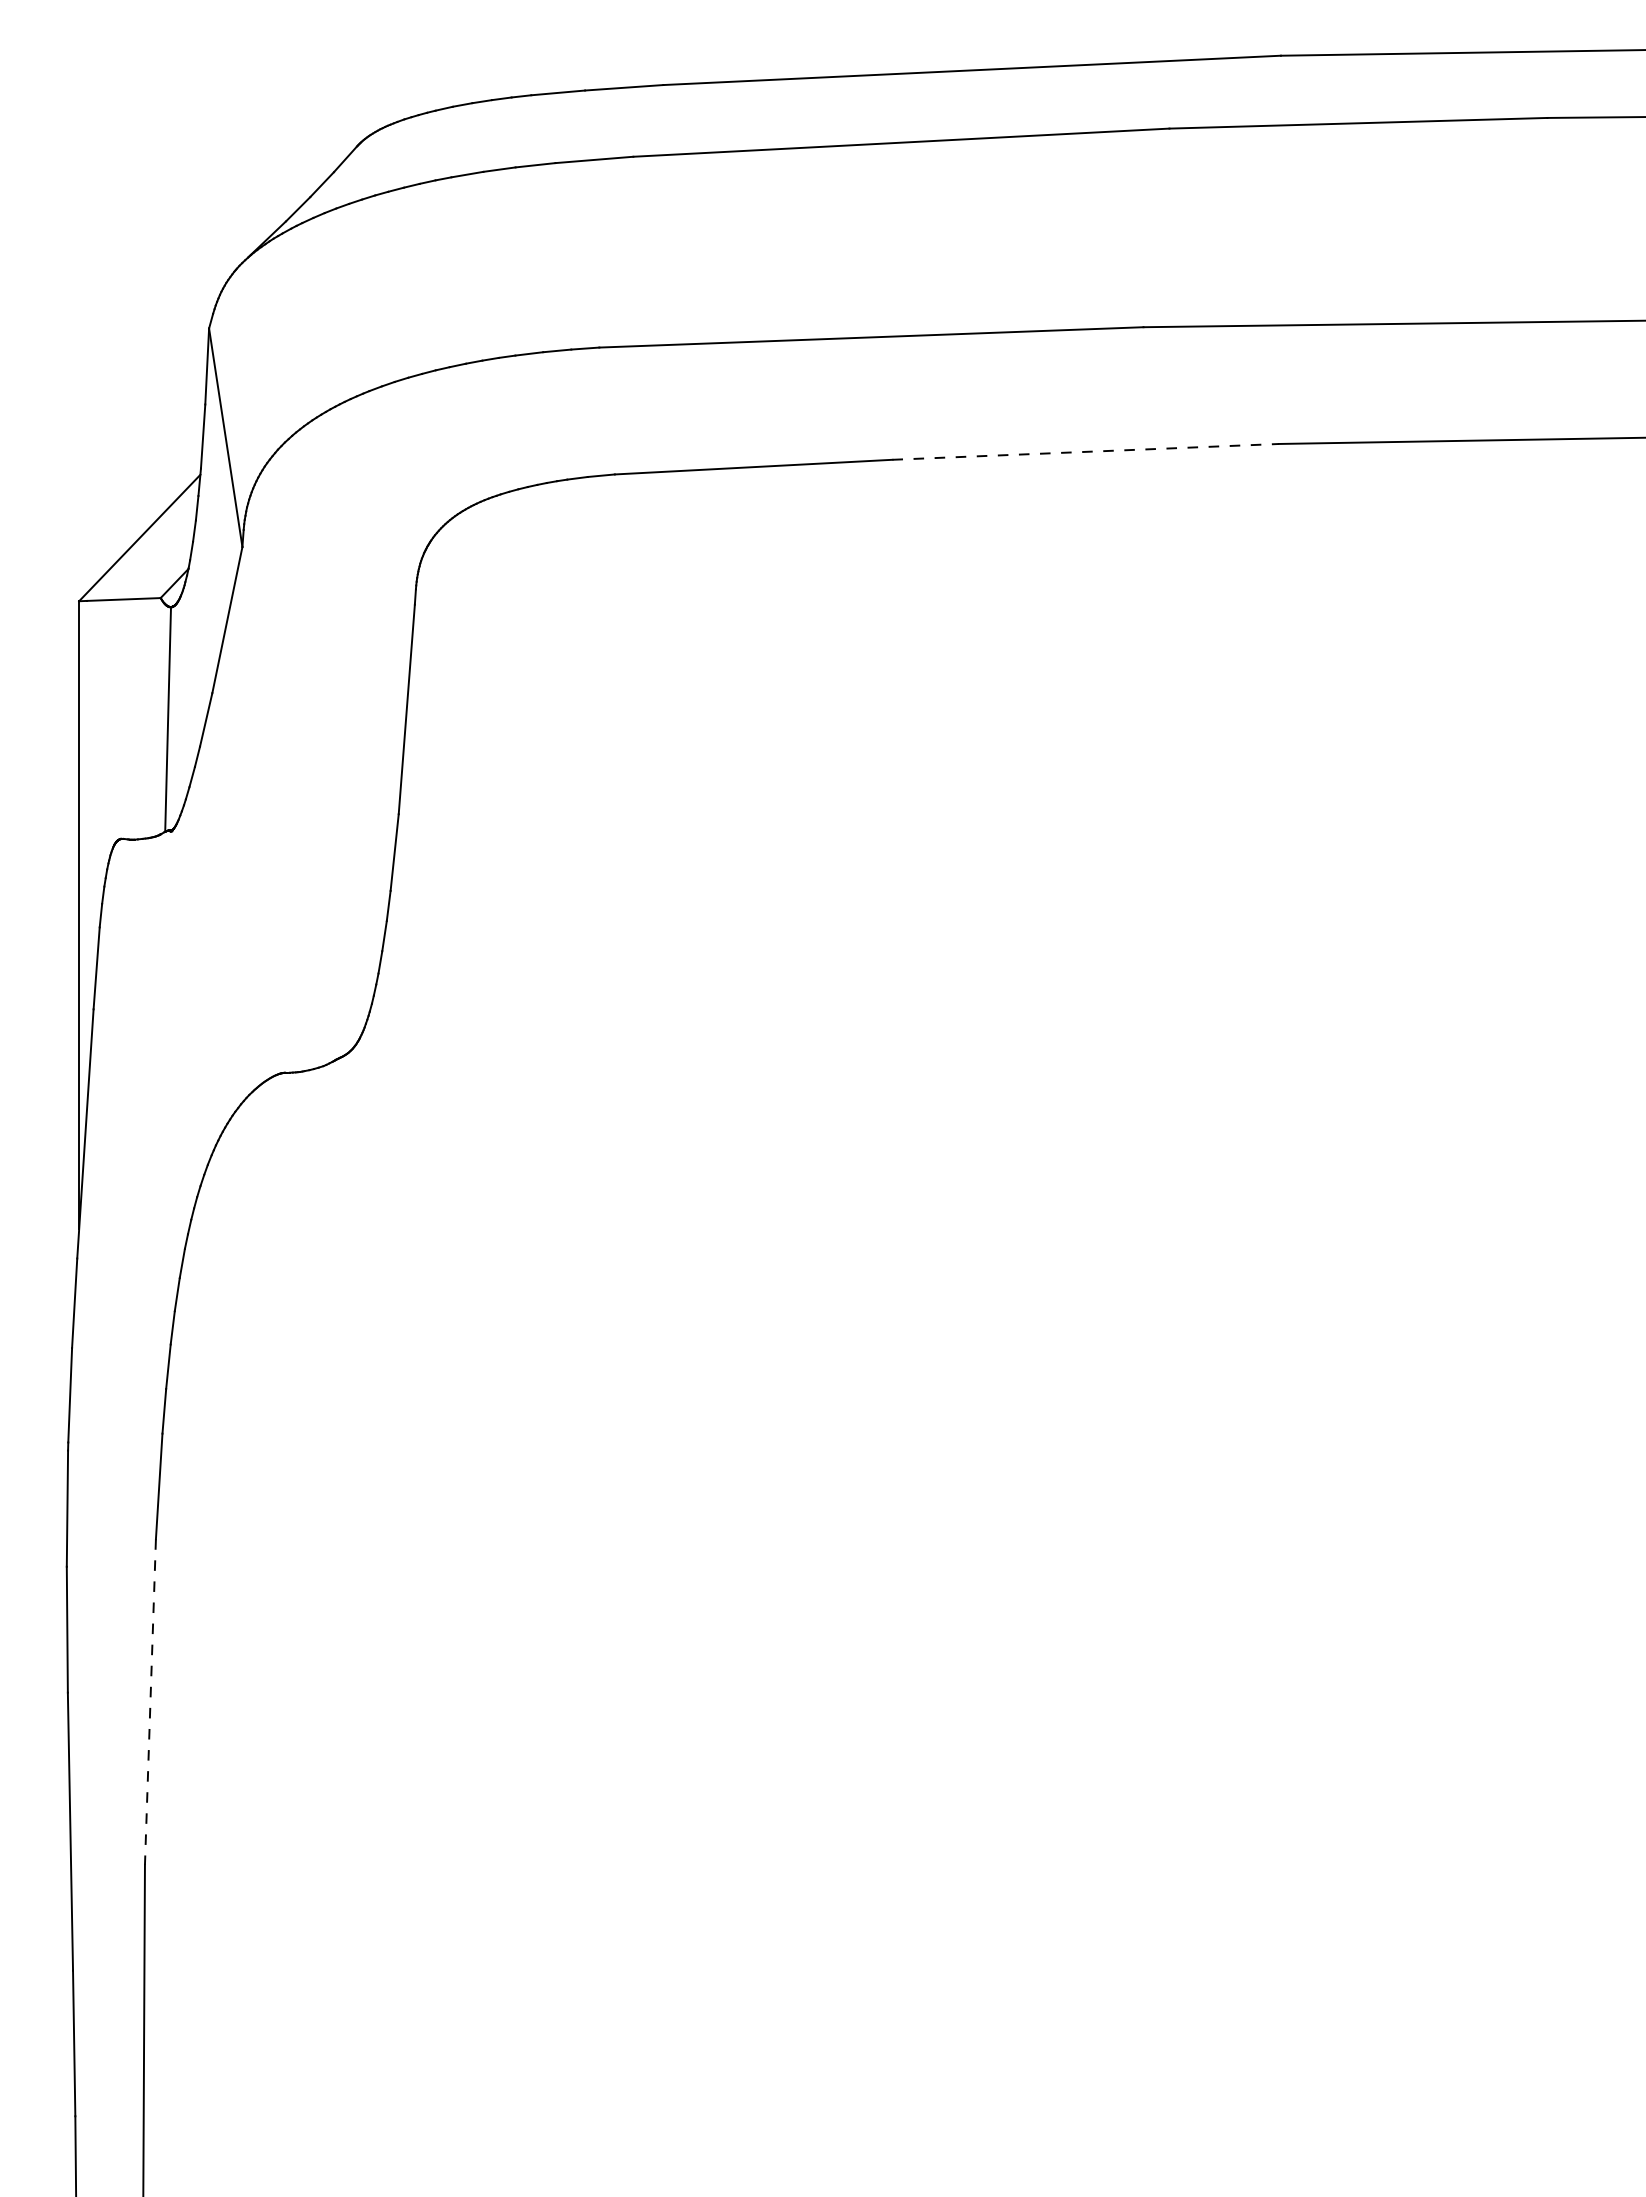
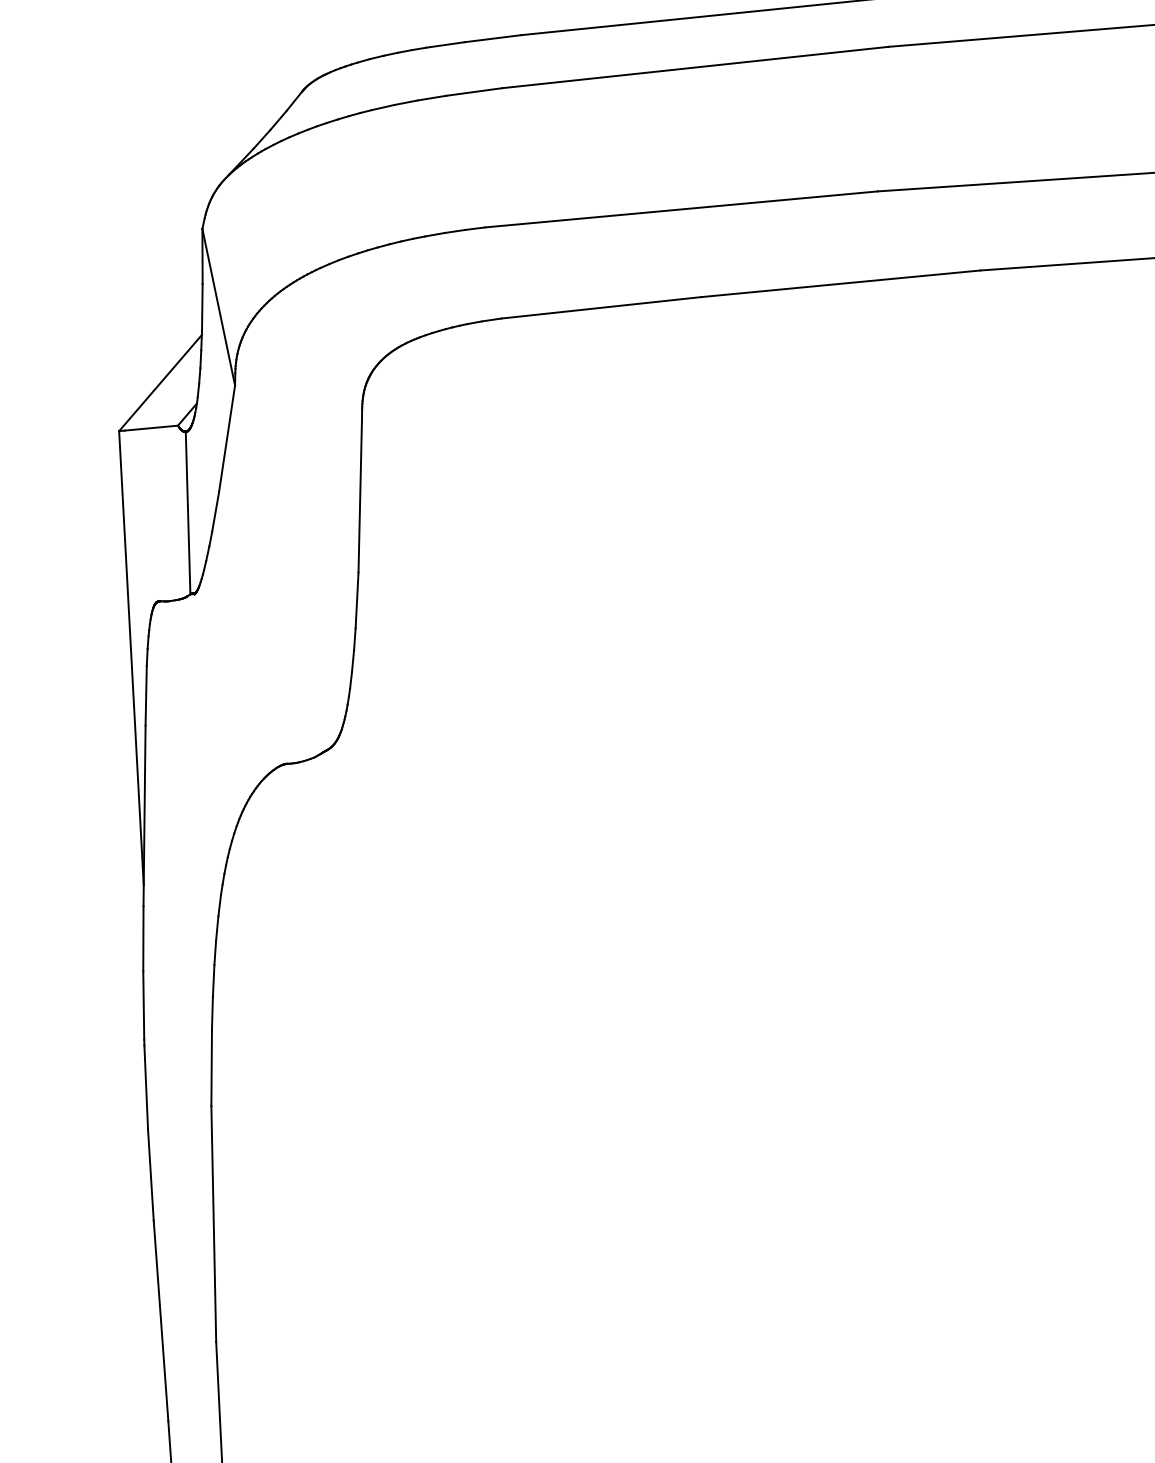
line: (1086, 451) -> (841, 283), dashed -> solid
line: (150, 1702) -> (213, 1224), dashed -> solid

